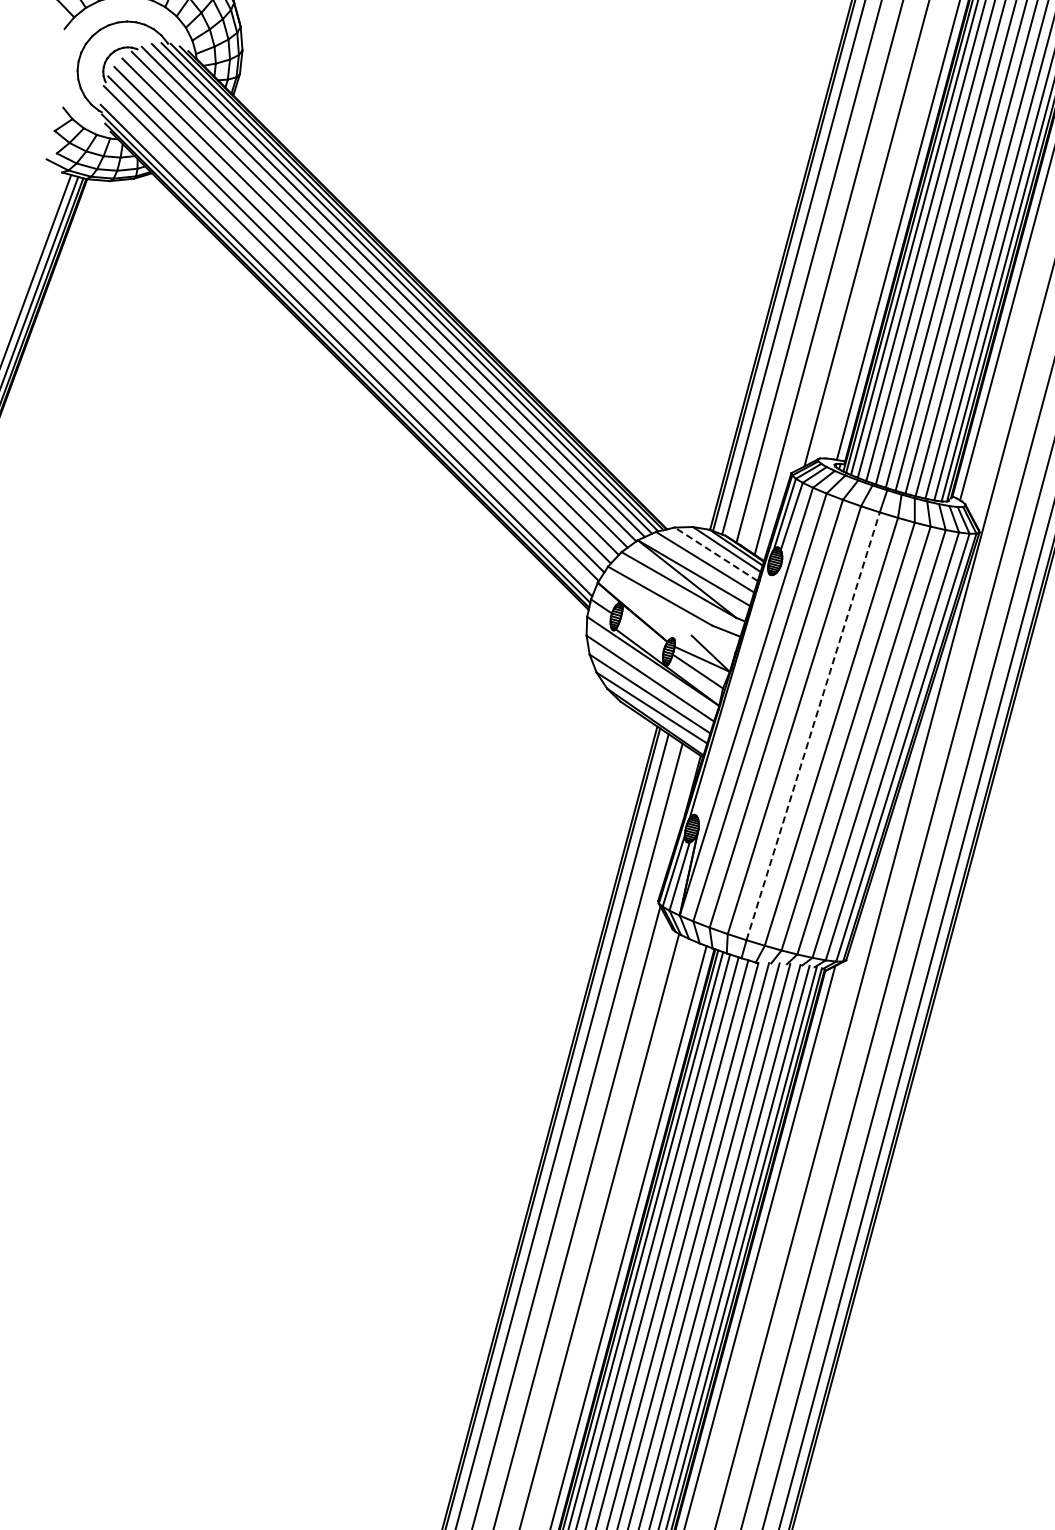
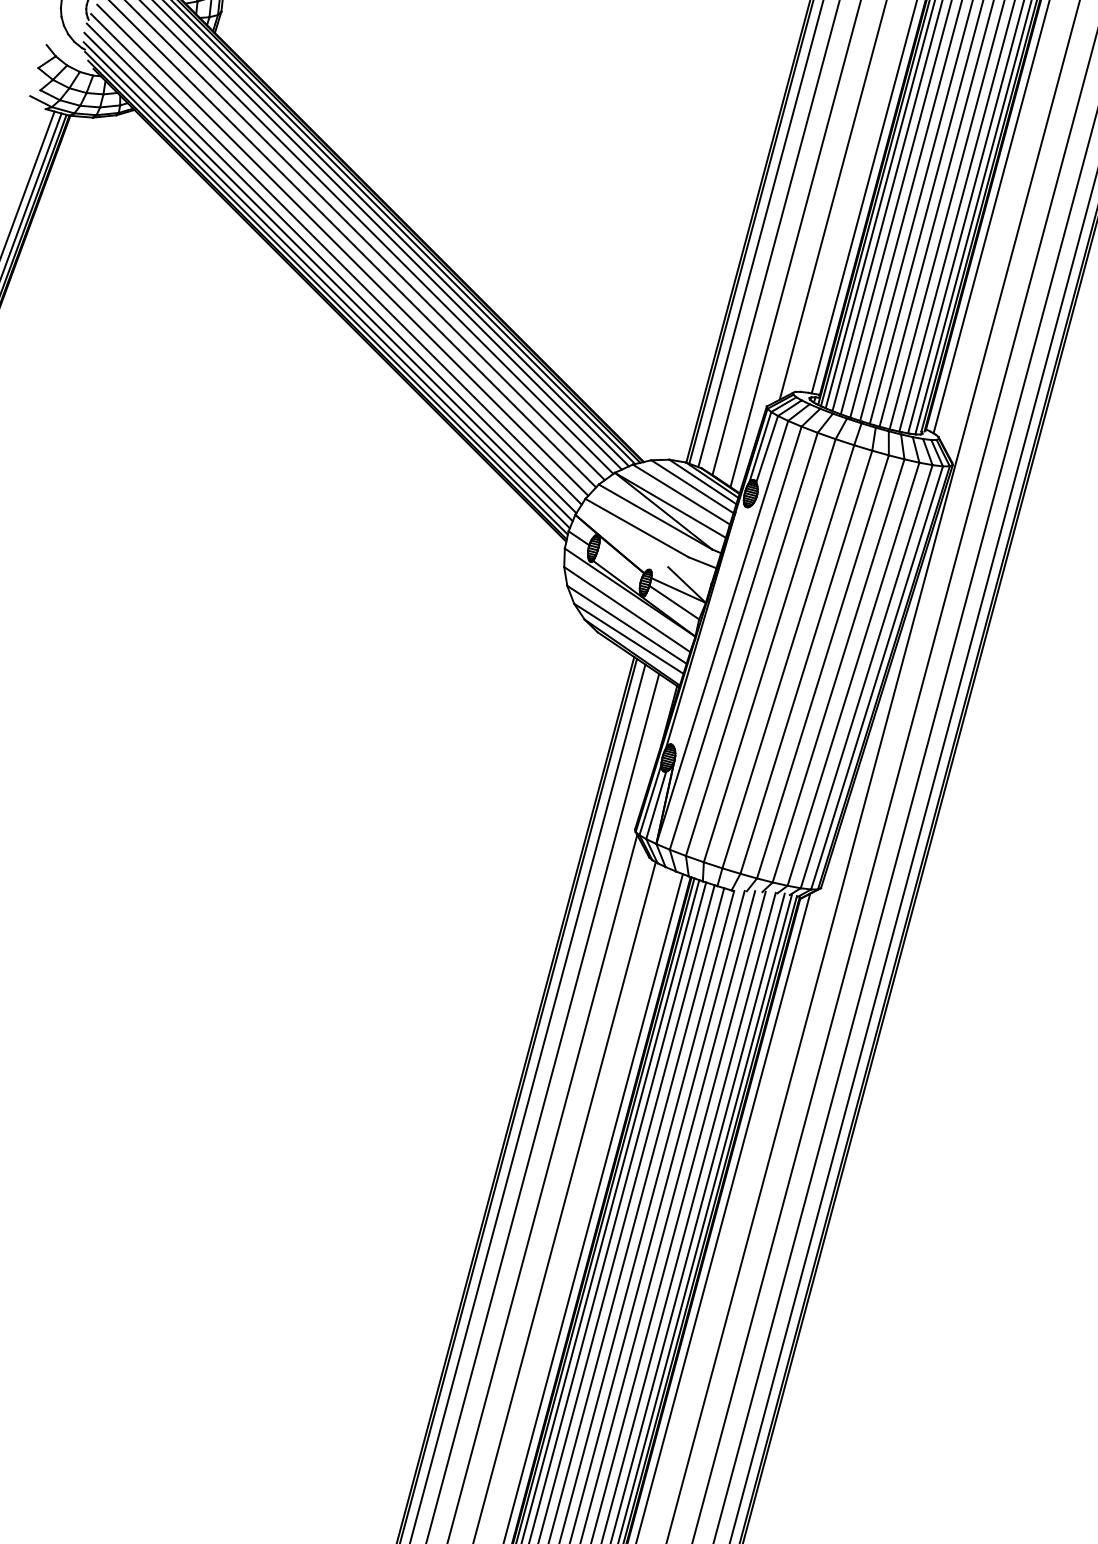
line: (348, 341) -> (328, 276), added
line: (716, 554) -> (692, 486), dashed -> solid
line: (813, 726) -> (788, 656), dashed -> solid

